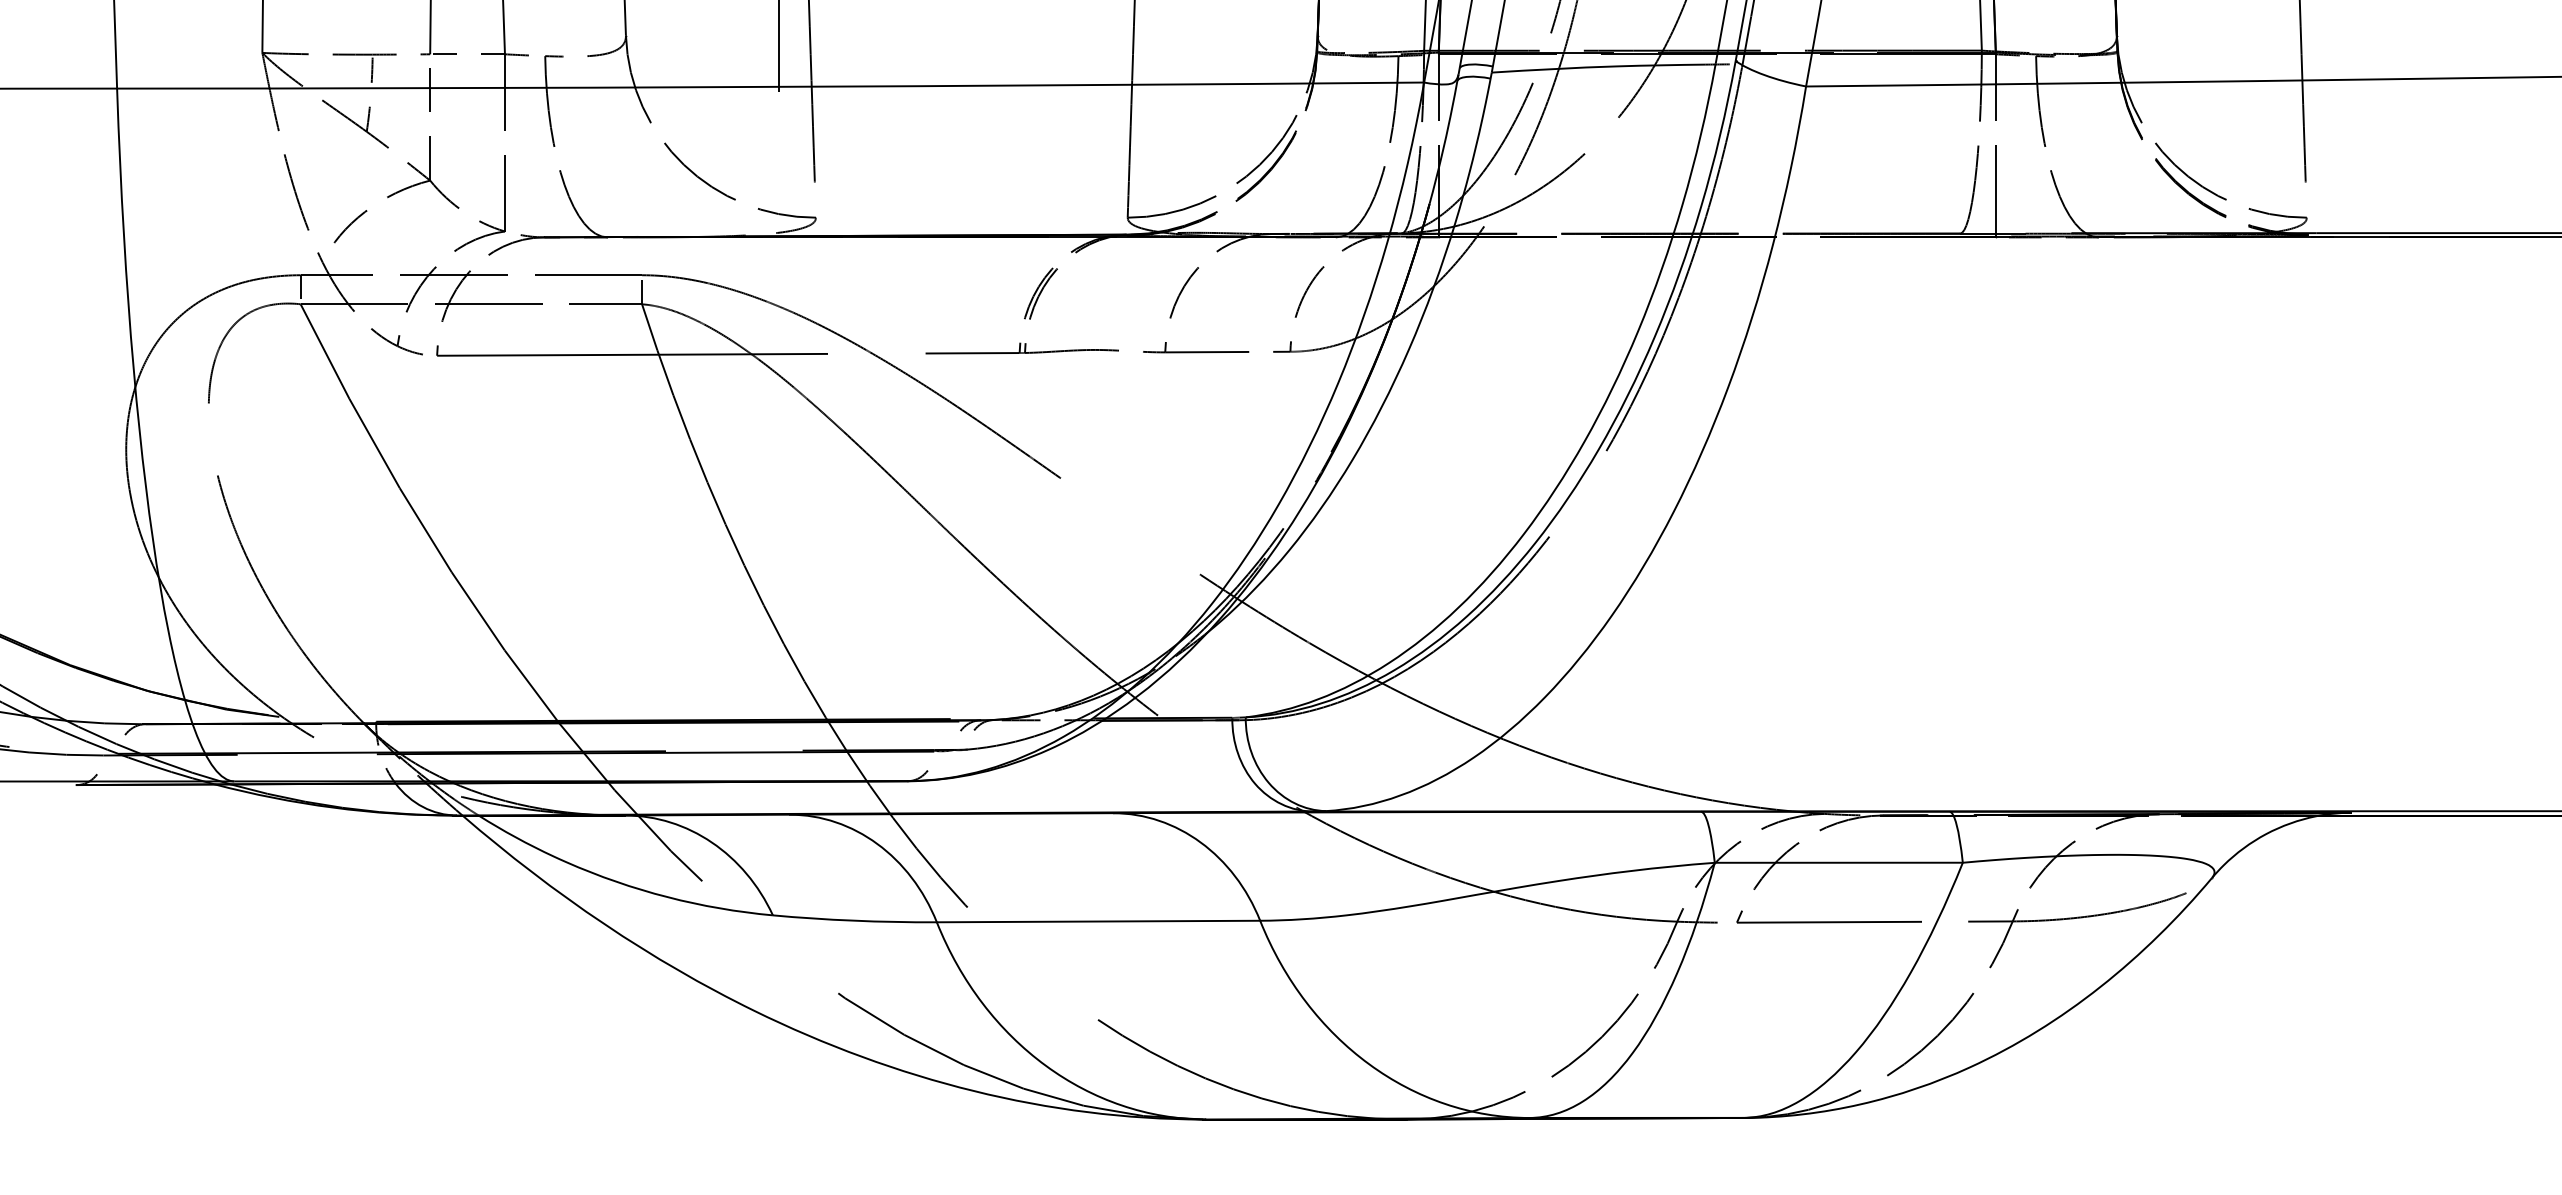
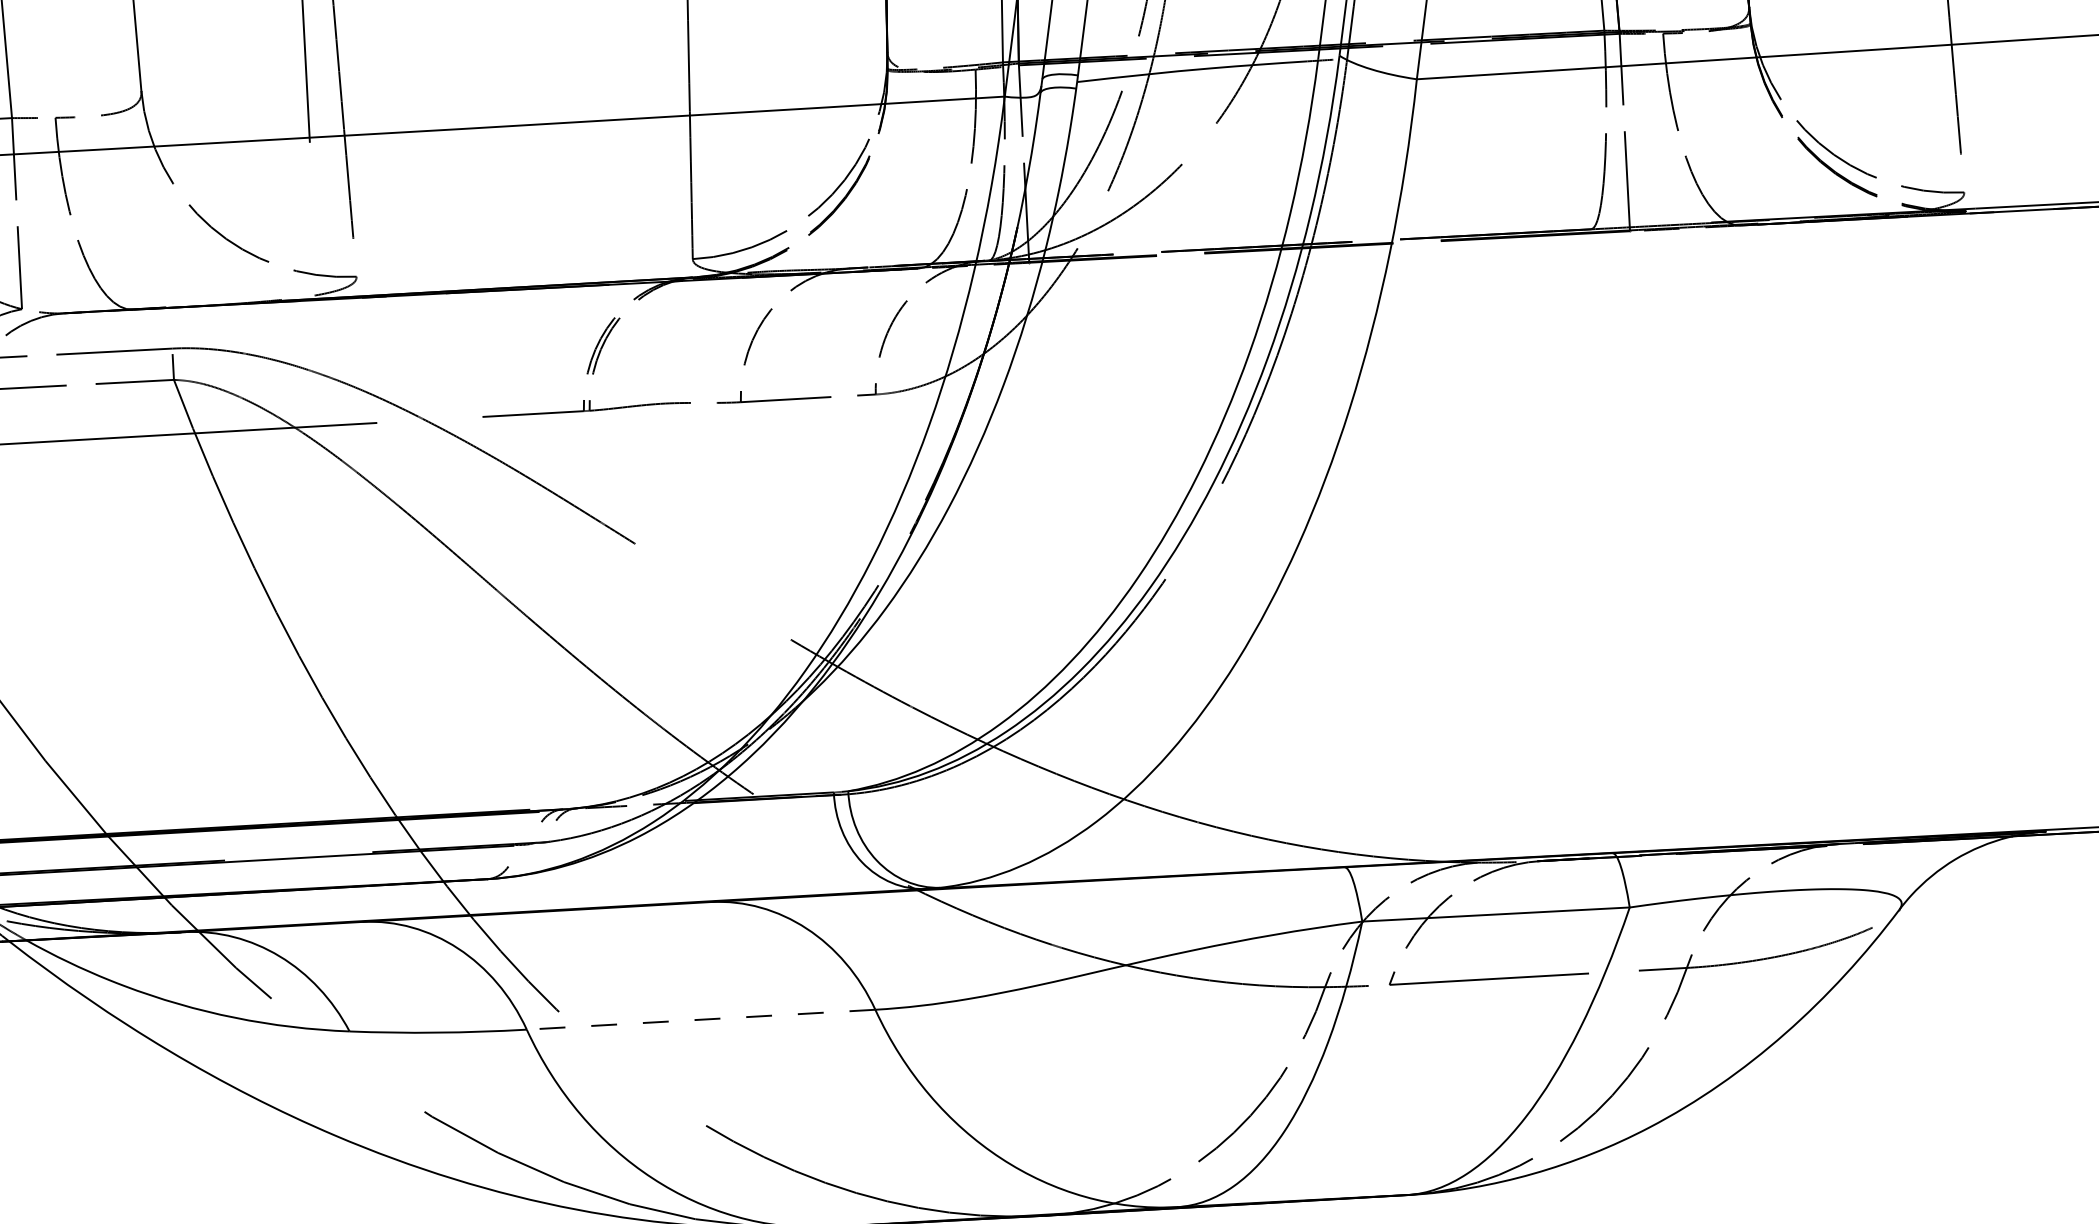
line: (1098, 921) -> (701, 1019), solid -> dashed

